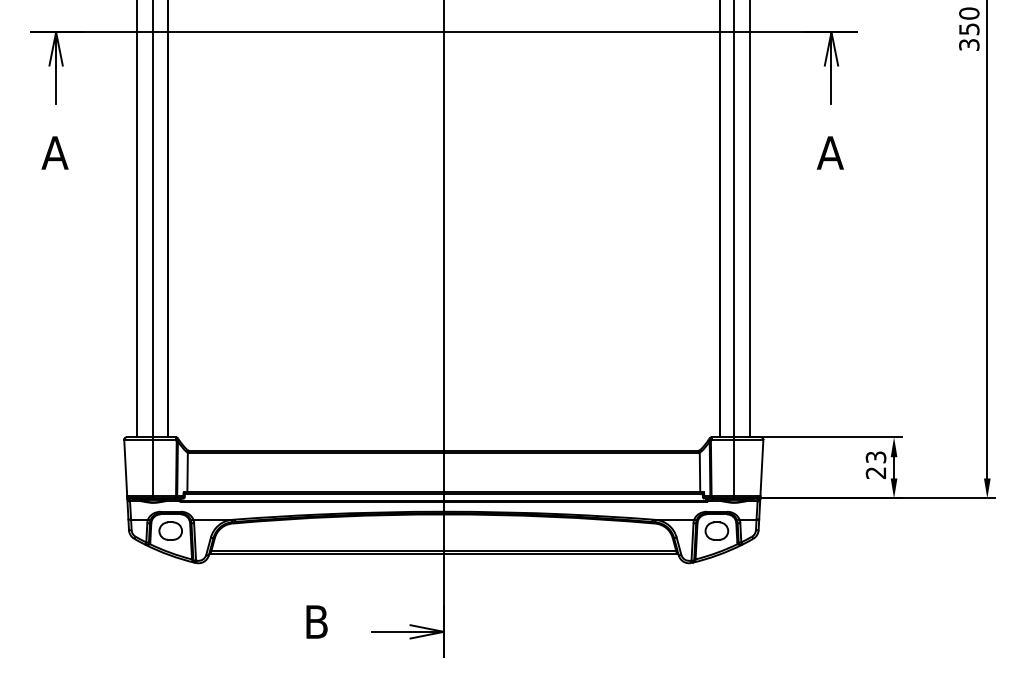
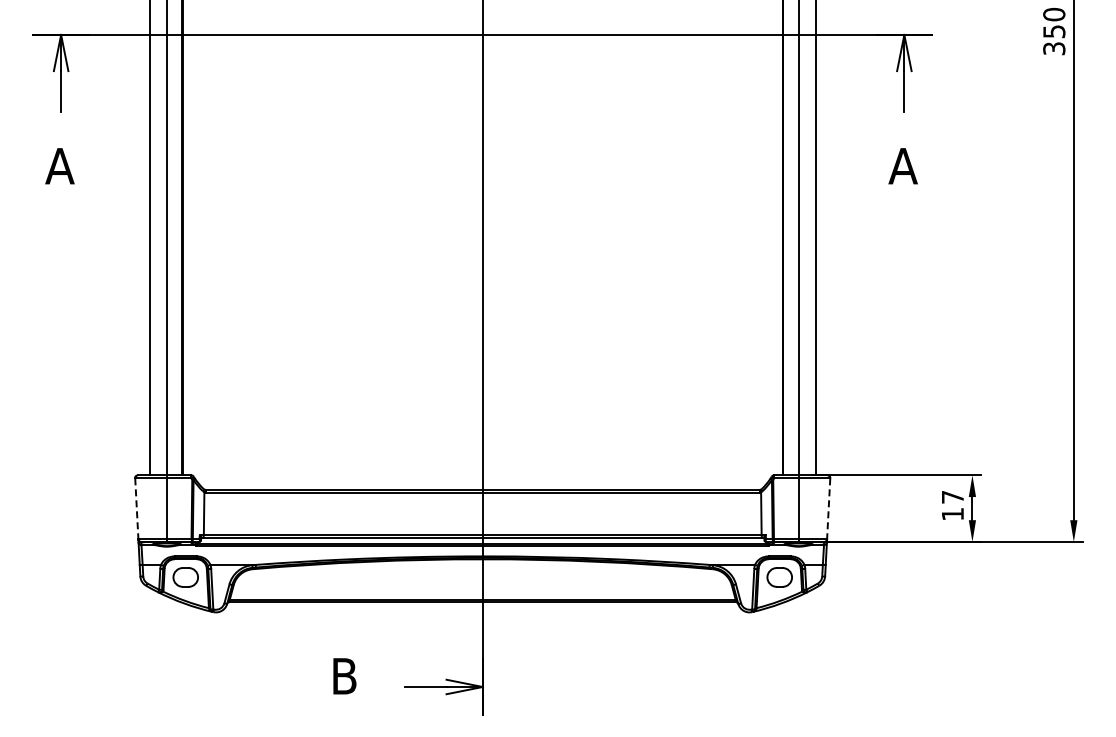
text: (875, 464) -> (952, 505), 23 -> 17
line: (125, 468) -> (136, 509), solid -> dashed
line: (761, 468) -> (828, 509), solid -> dashed

